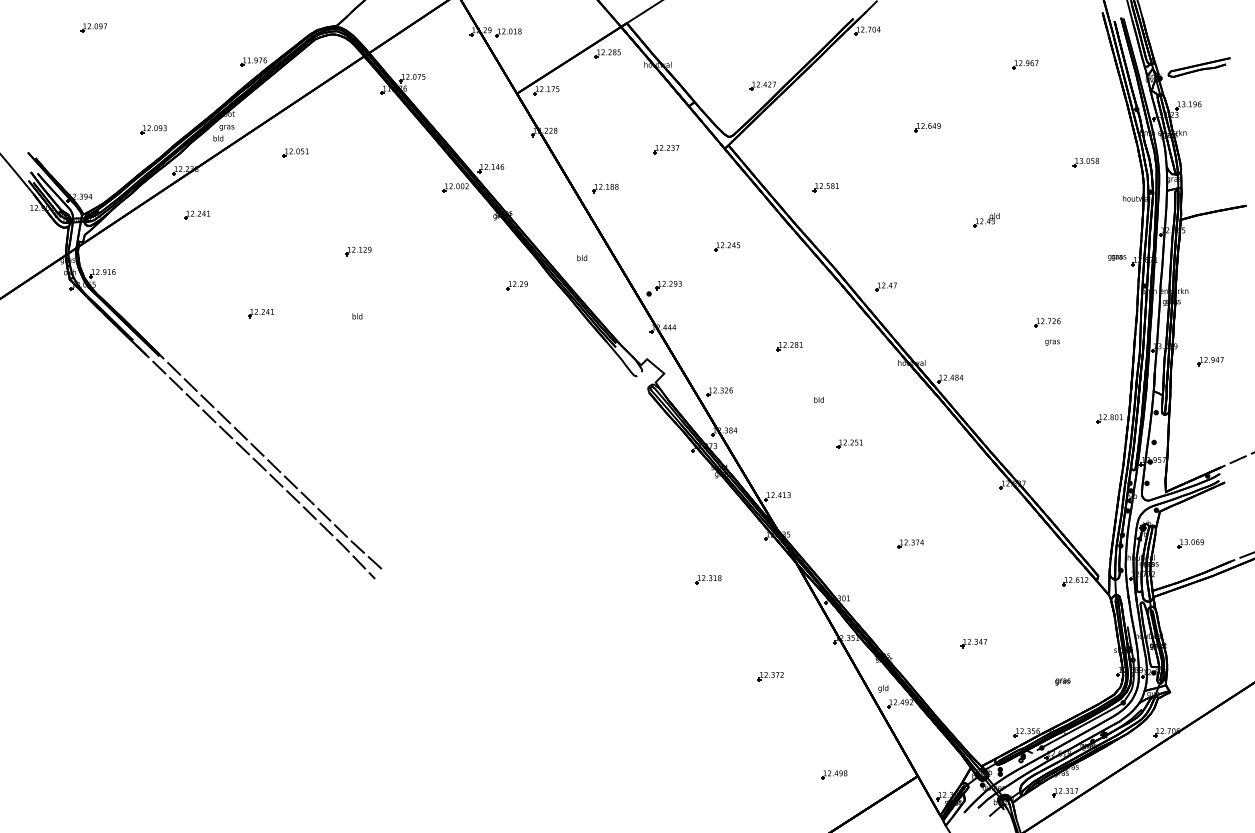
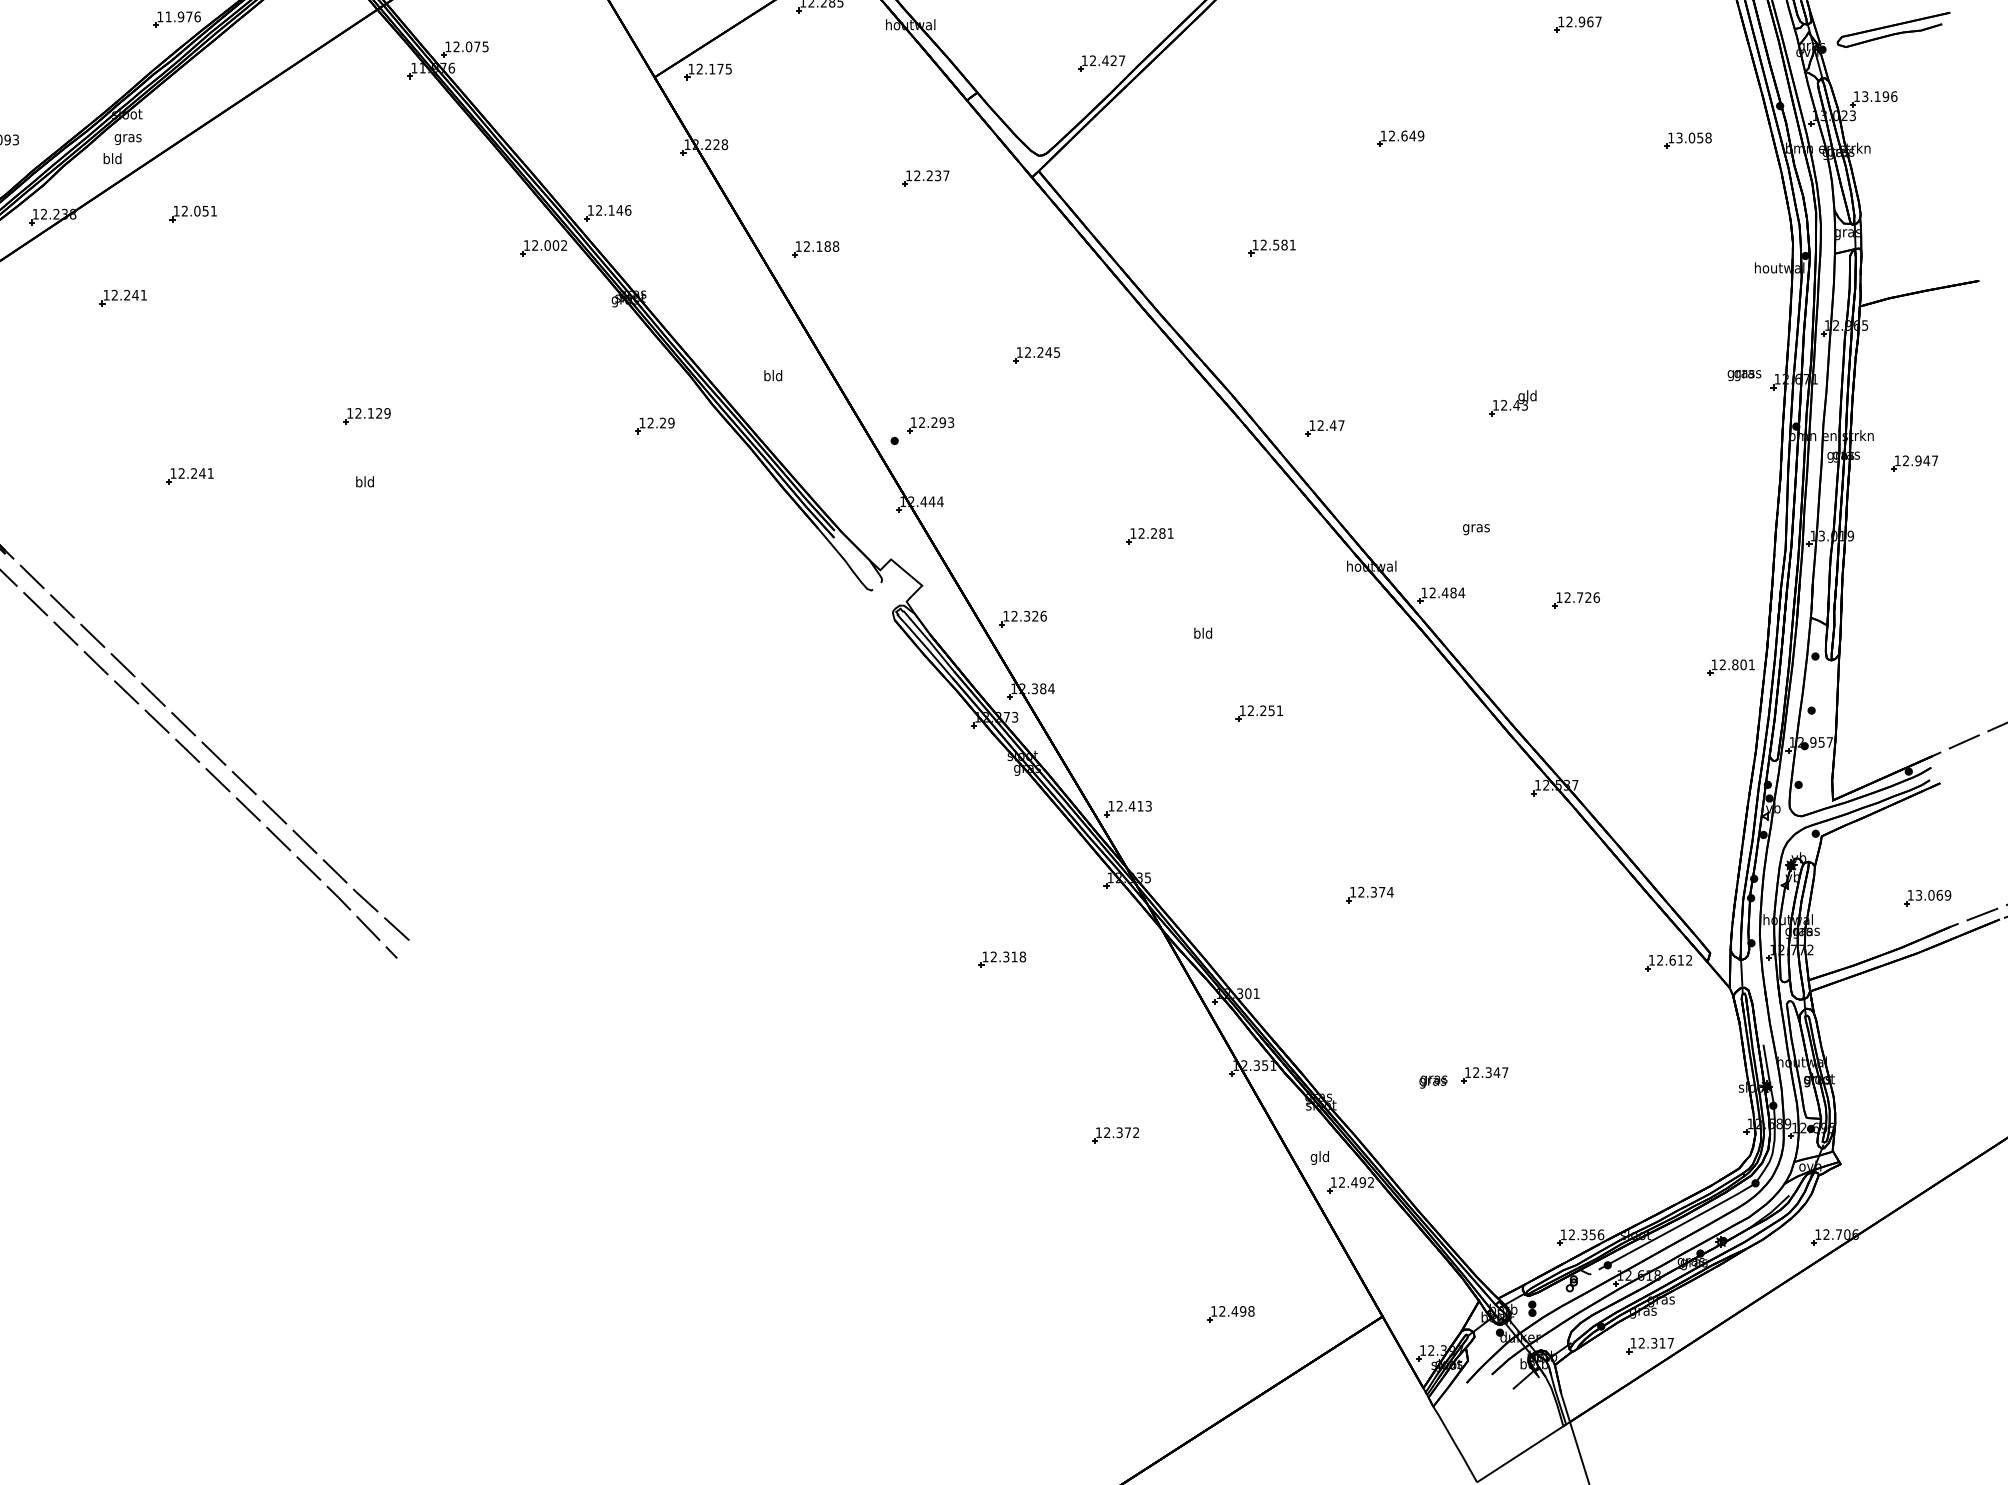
part: (295, 152) -> (192, 213), moved
part: (1085, 162) -> (1686, 140), moved
part: (825, 187) -> (1271, 247), moved
part: (197, 214) -> (123, 296), moved
part: (986, 220) -> (1512, 403), moved
part: (358, 251) -> (366, 416), moved
part: (1047, 322) -> (1576, 599), moved
text: (1052, 342) -> (1476, 529), moved
part: (1210, 361) -> (1913, 463), moved
part: (1190, 543) -> (1926, 897), moved
text: (1062, 681) -> (1432, 1081), moved

